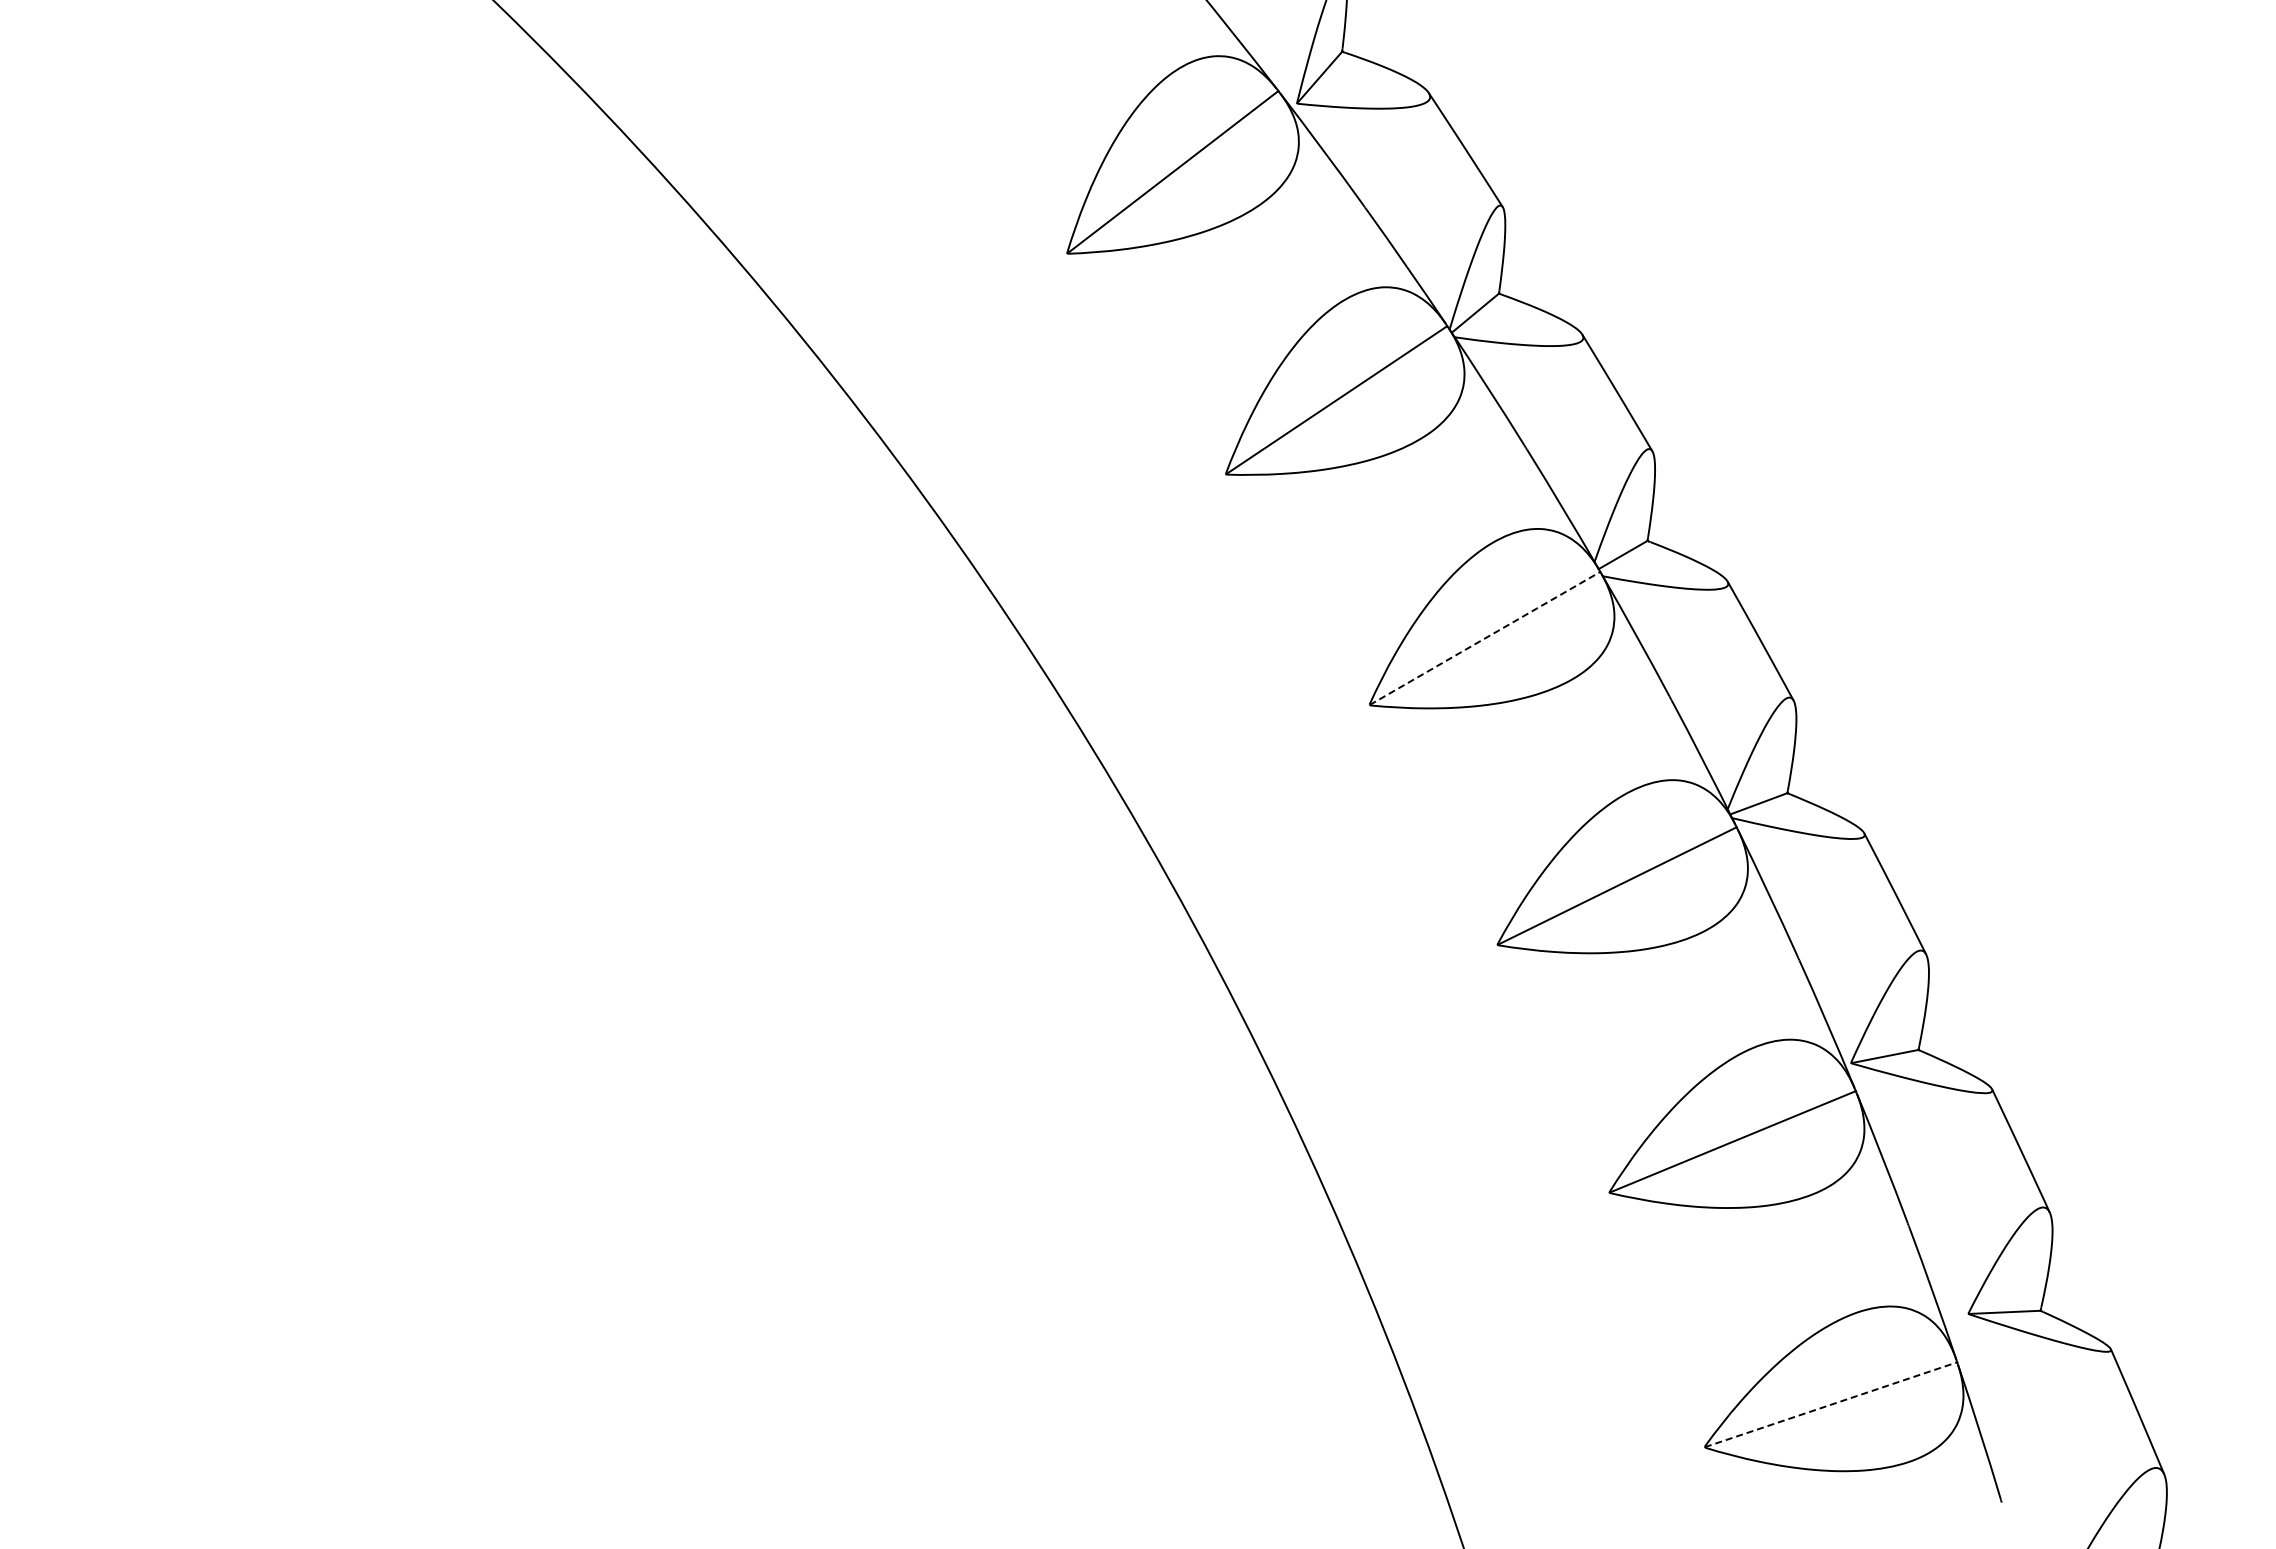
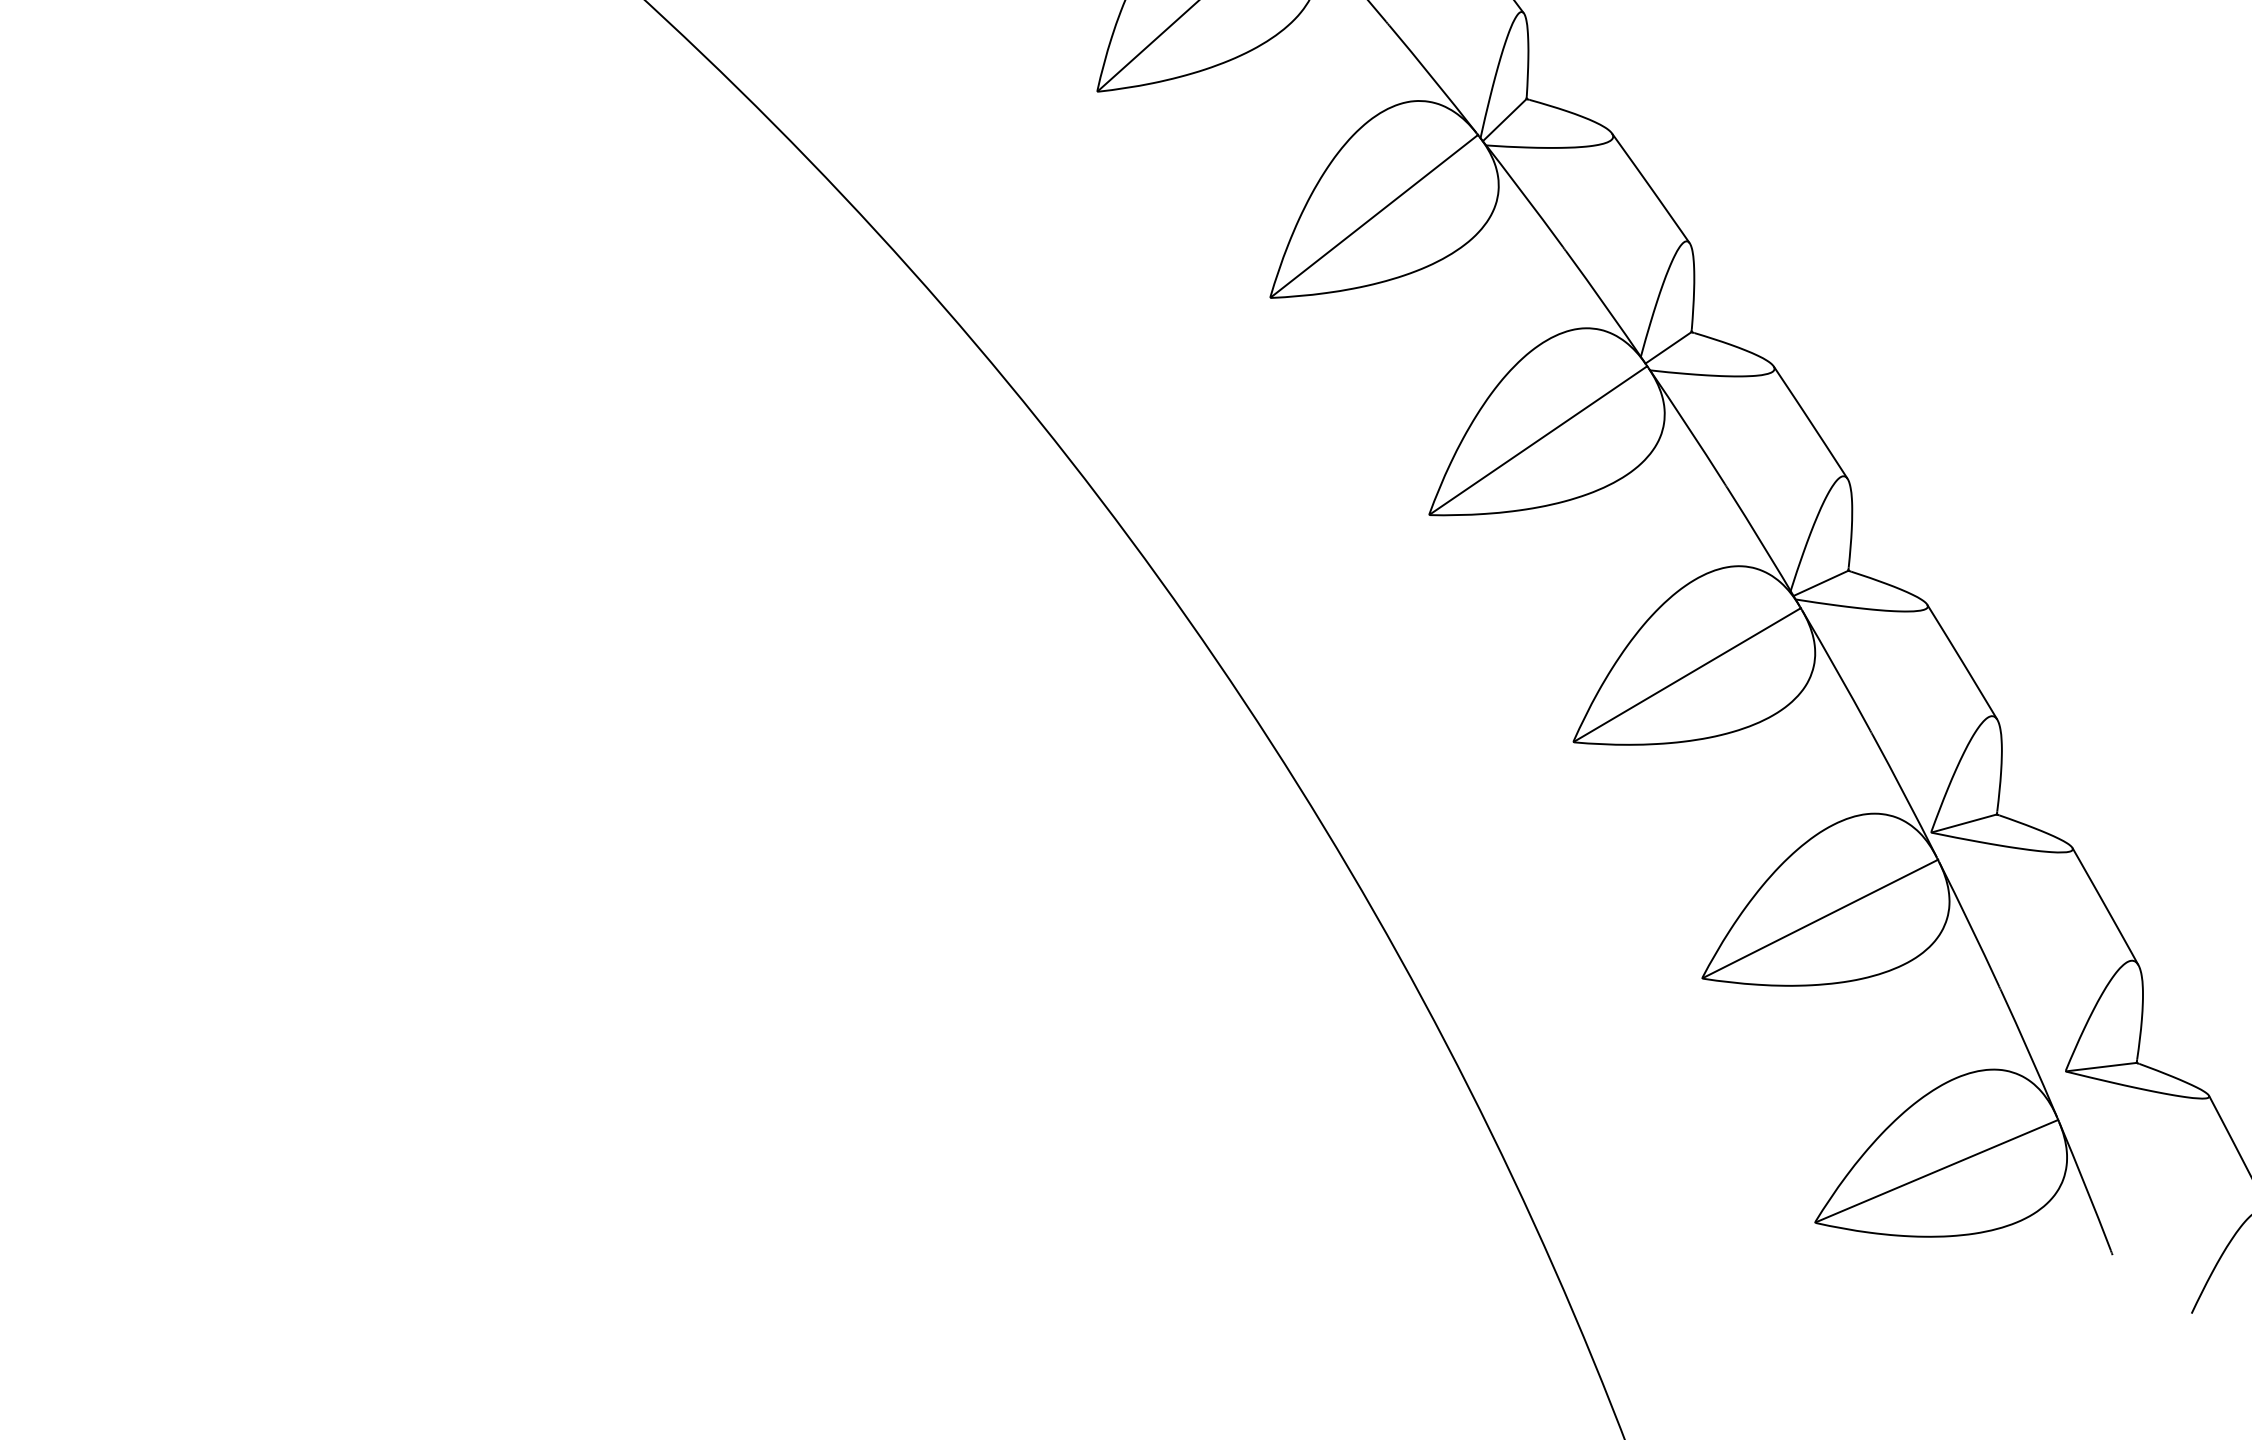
line: (1484, 638) -> (1537, 440), dashed -> solid
line: (1830, 1404) -> (1936, 1171), dashed -> solid

